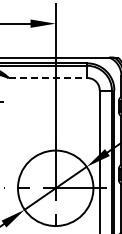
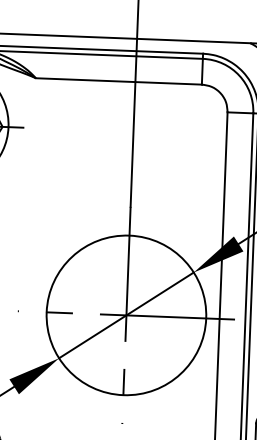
line: (48, 77) -> (120, 80), dashed -> solid

